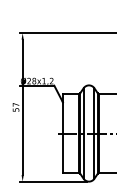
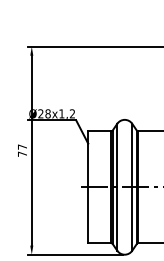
text: (16, 109) -> (22, 153), 57 -> 77

